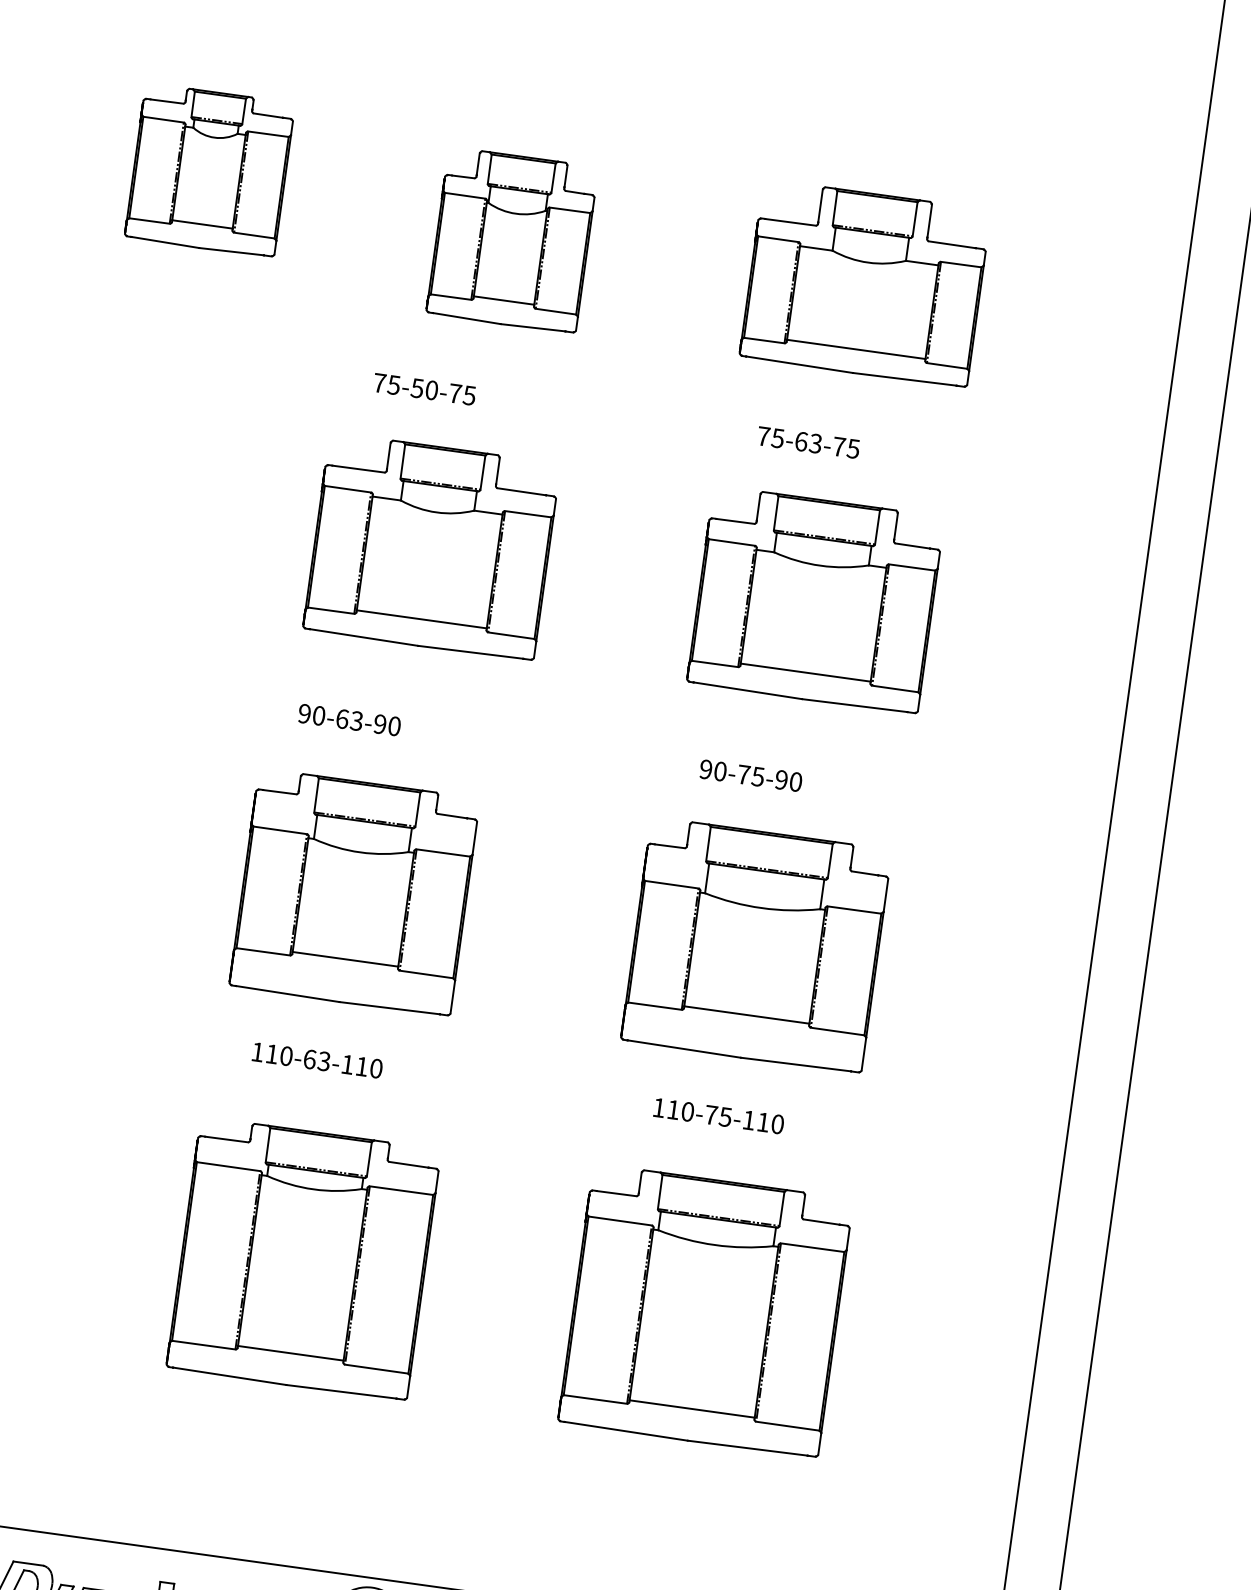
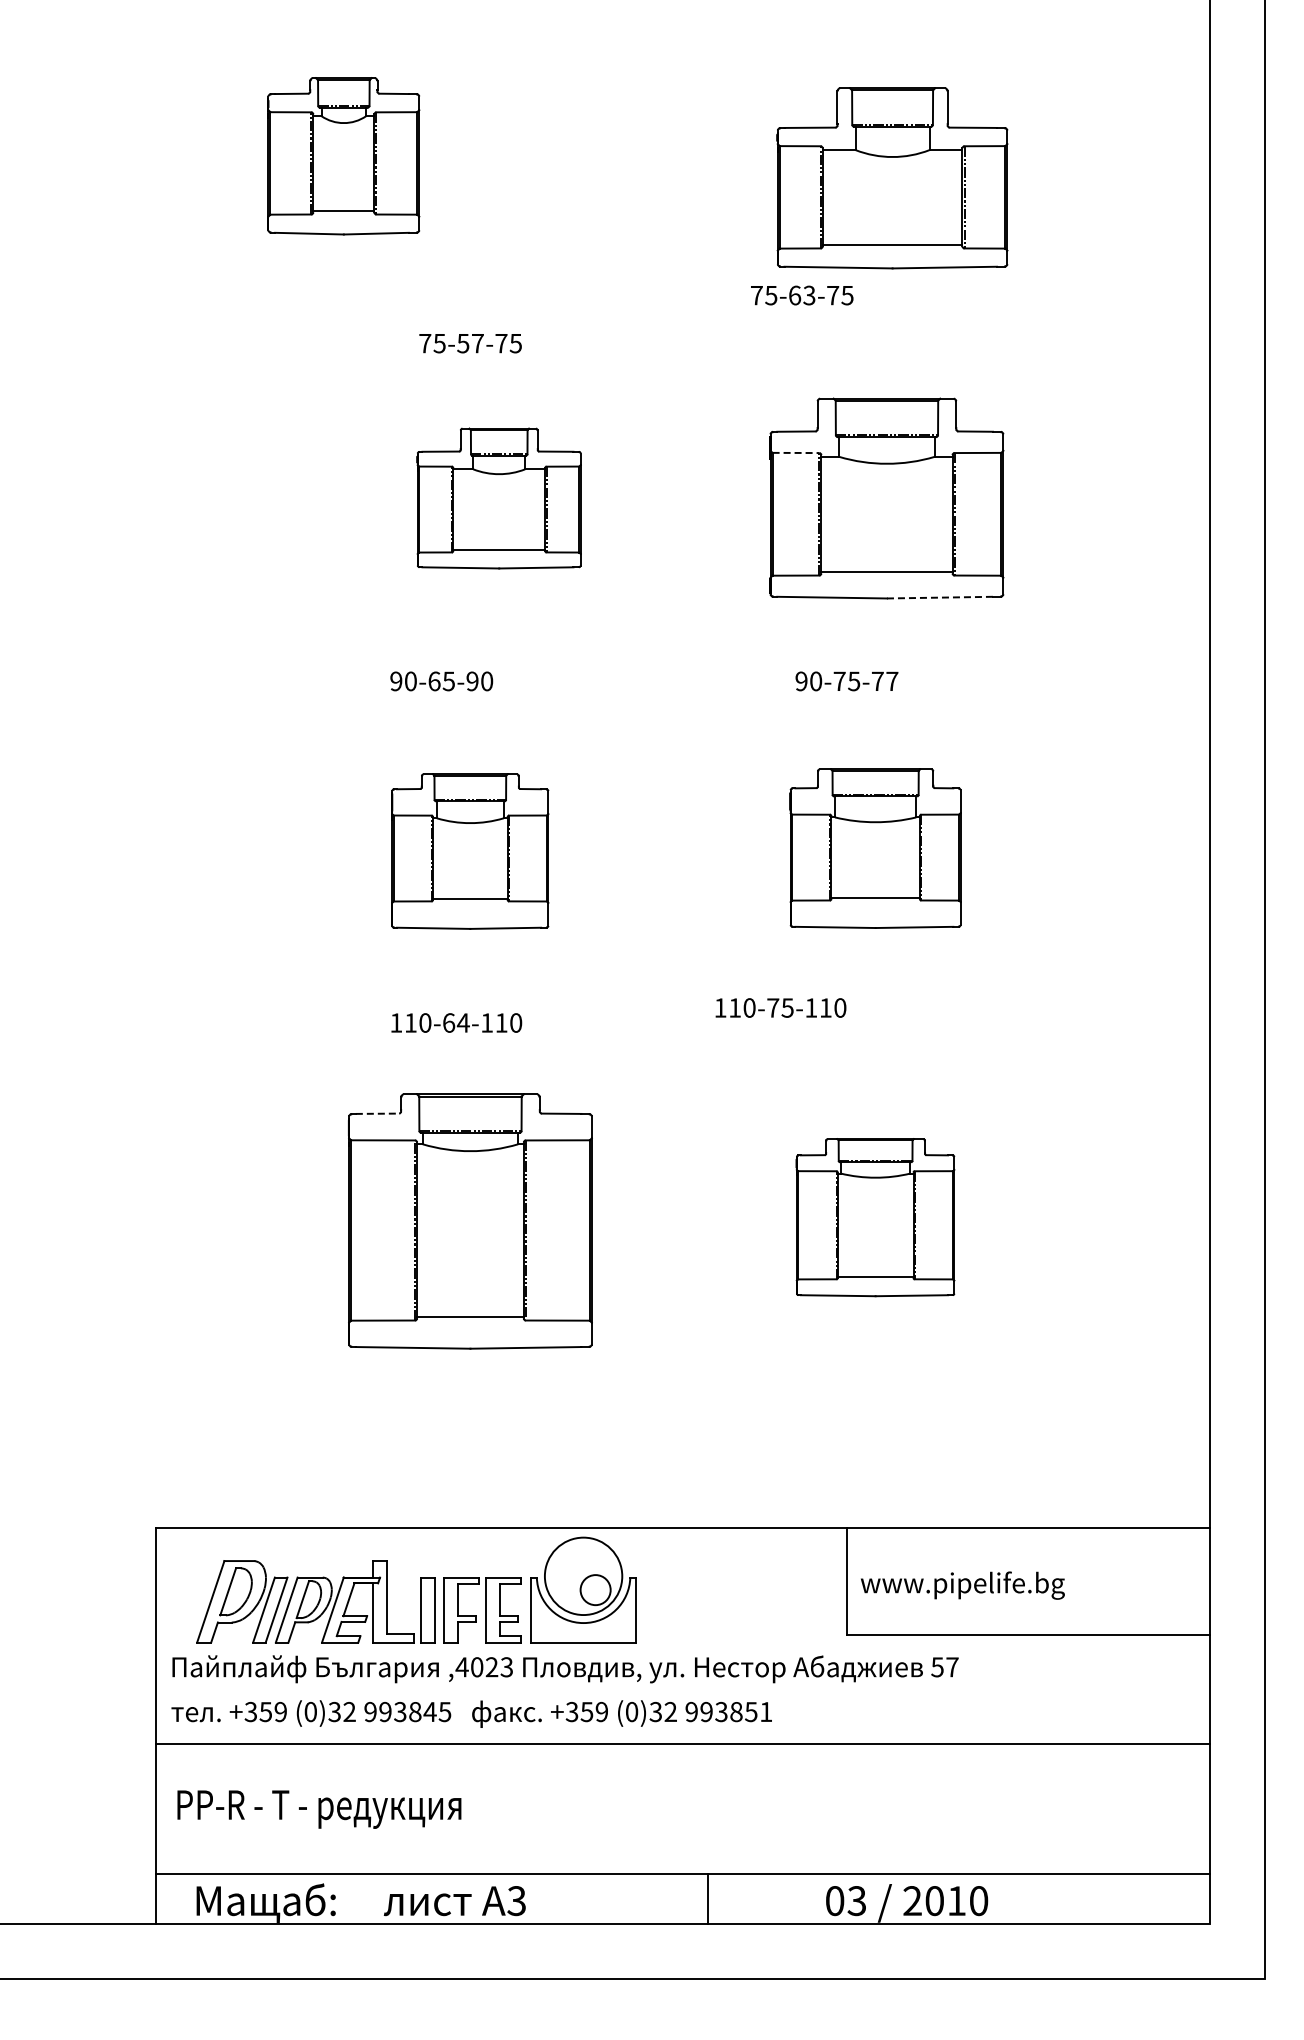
part: (209, 170) -> (343, 156), moved
part: (511, 239) -> (536, 183), removed
text: (431, 390) -> (477, 343), 75-50-75 -> 75-57-75
text: (808, 442) -> (802, 295), moved
line: (732, 542) -> (796, 452), solid -> dashed
part: (431, 546) -> (498, 498), size x0.7
line: (855, 705) -> (940, 597), solid -> dashed
text: (356, 720) -> (448, 680), 90-63-90 -> 90-65-90
text: (788, 781) -> (884, 681), 90-75-90 -> 90-75-77
part: (353, 892) -> (469, 851), size x0.7
part: (756, 945) -> (875, 848), size x0.7
text: (323, 1060) -> (462, 1022), 110-63-110 -> 110-64-110
text: (718, 1115) -> (780, 1007), moved
line: (226, 1139) -> (377, 1113), solid -> dashed
part: (705, 1310) -> (875, 1217), size x0.6

